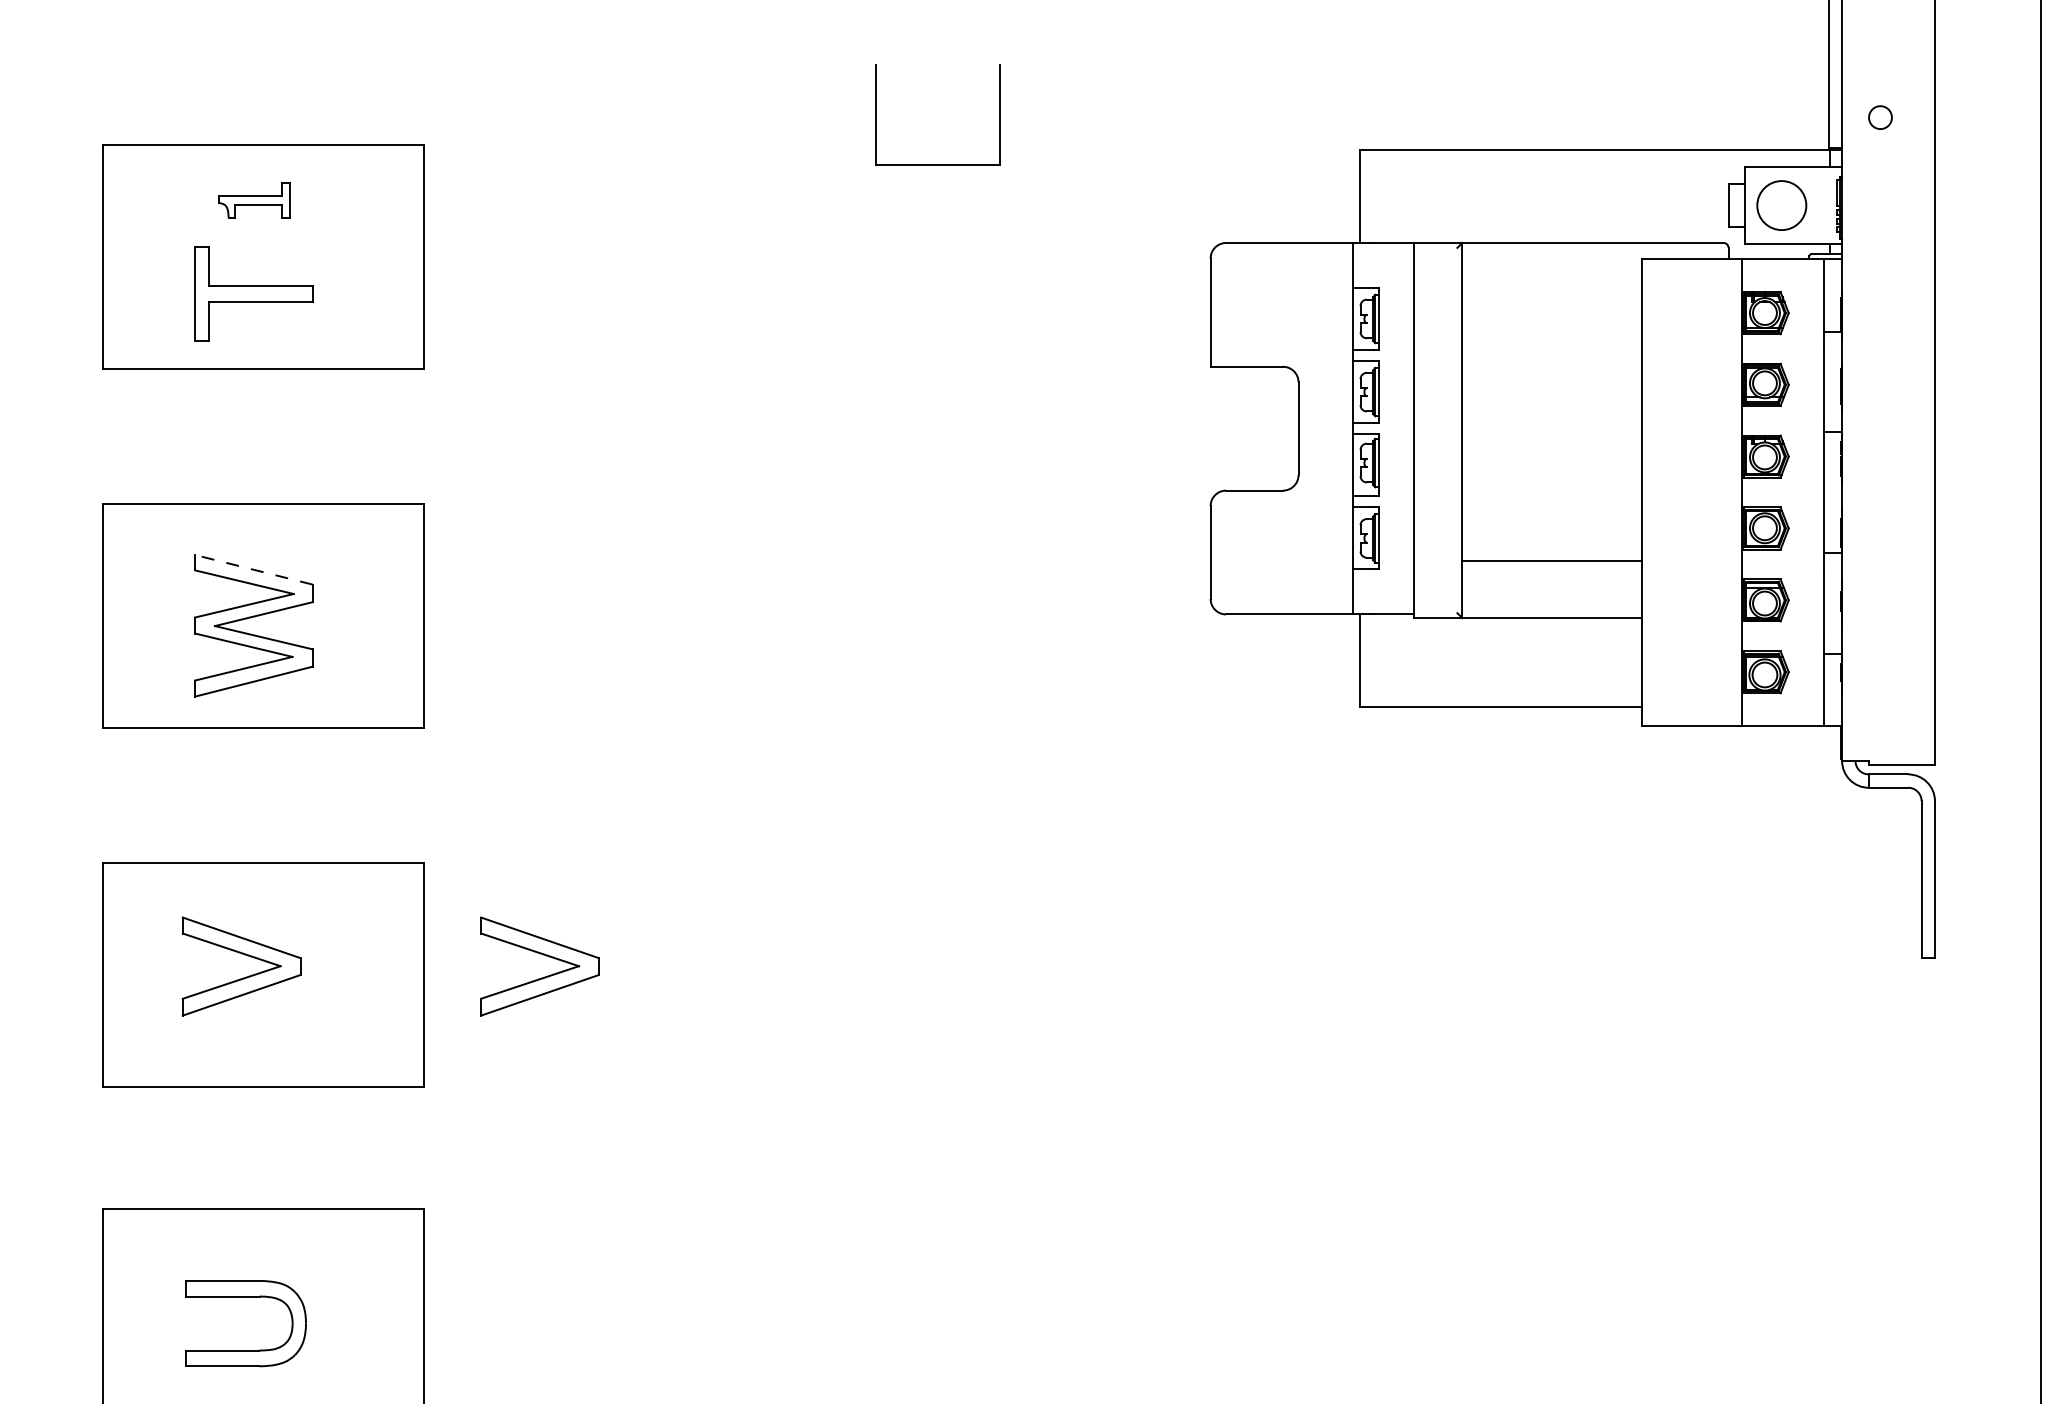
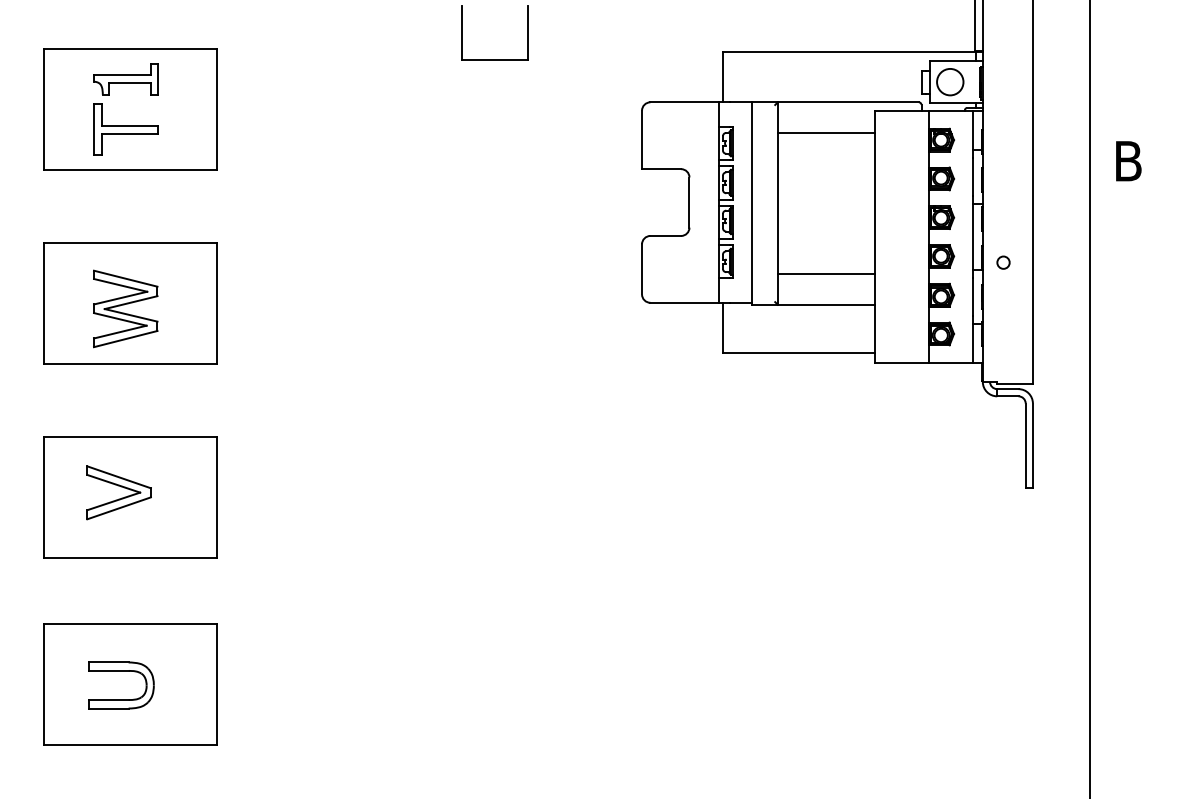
circle: (1880, 117) -> (1003, 262), moved
part: (253, 200) -> (125, 79), size x1.67
line: (1550, 300) -> (825, 133), added
line: (253, 569) -> (125, 278), dashed -> solid
part: (538, 965) -> (279, 492), removed

